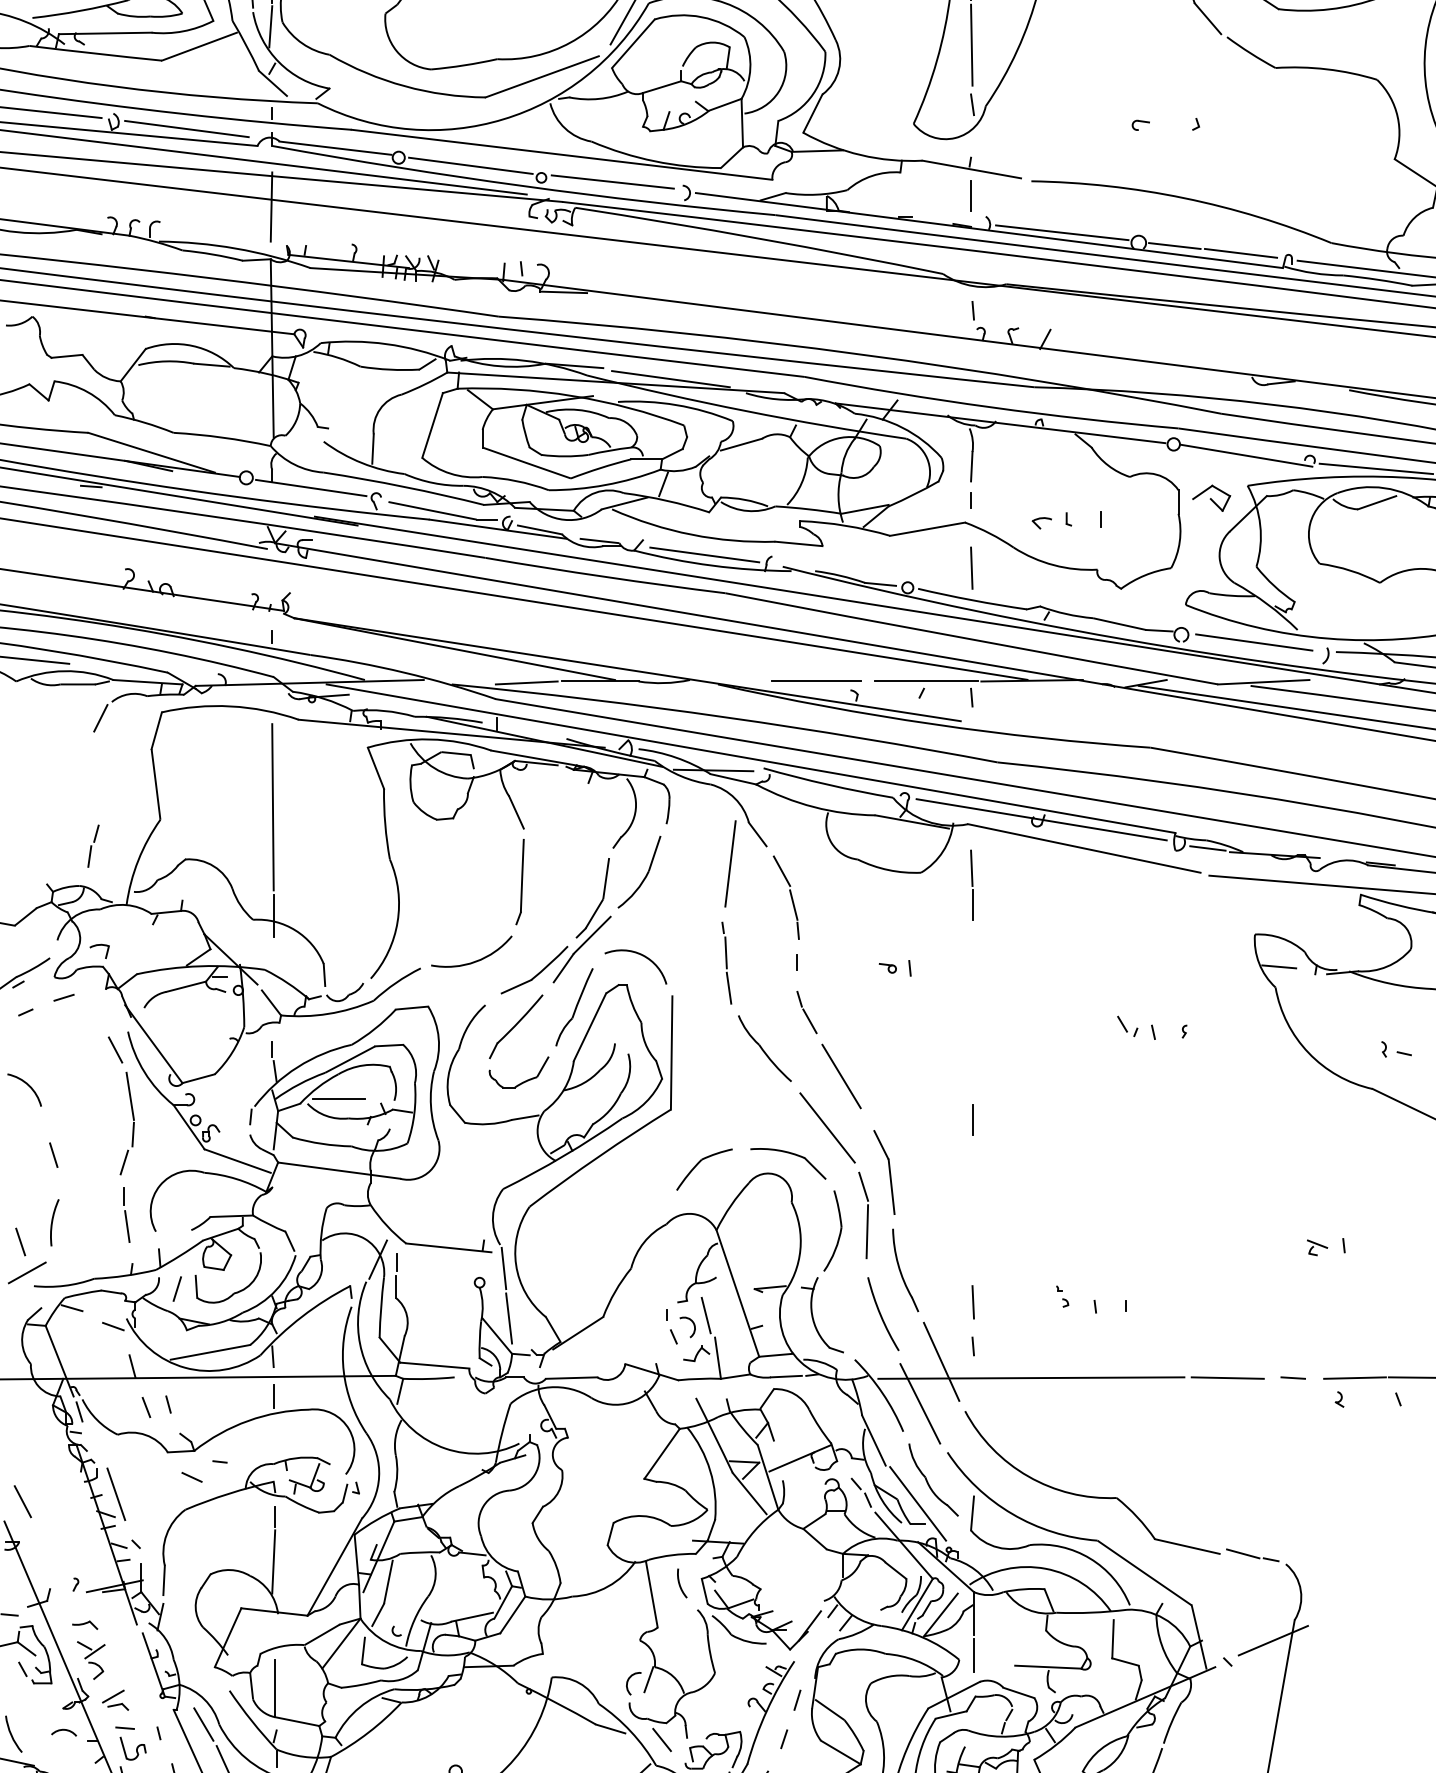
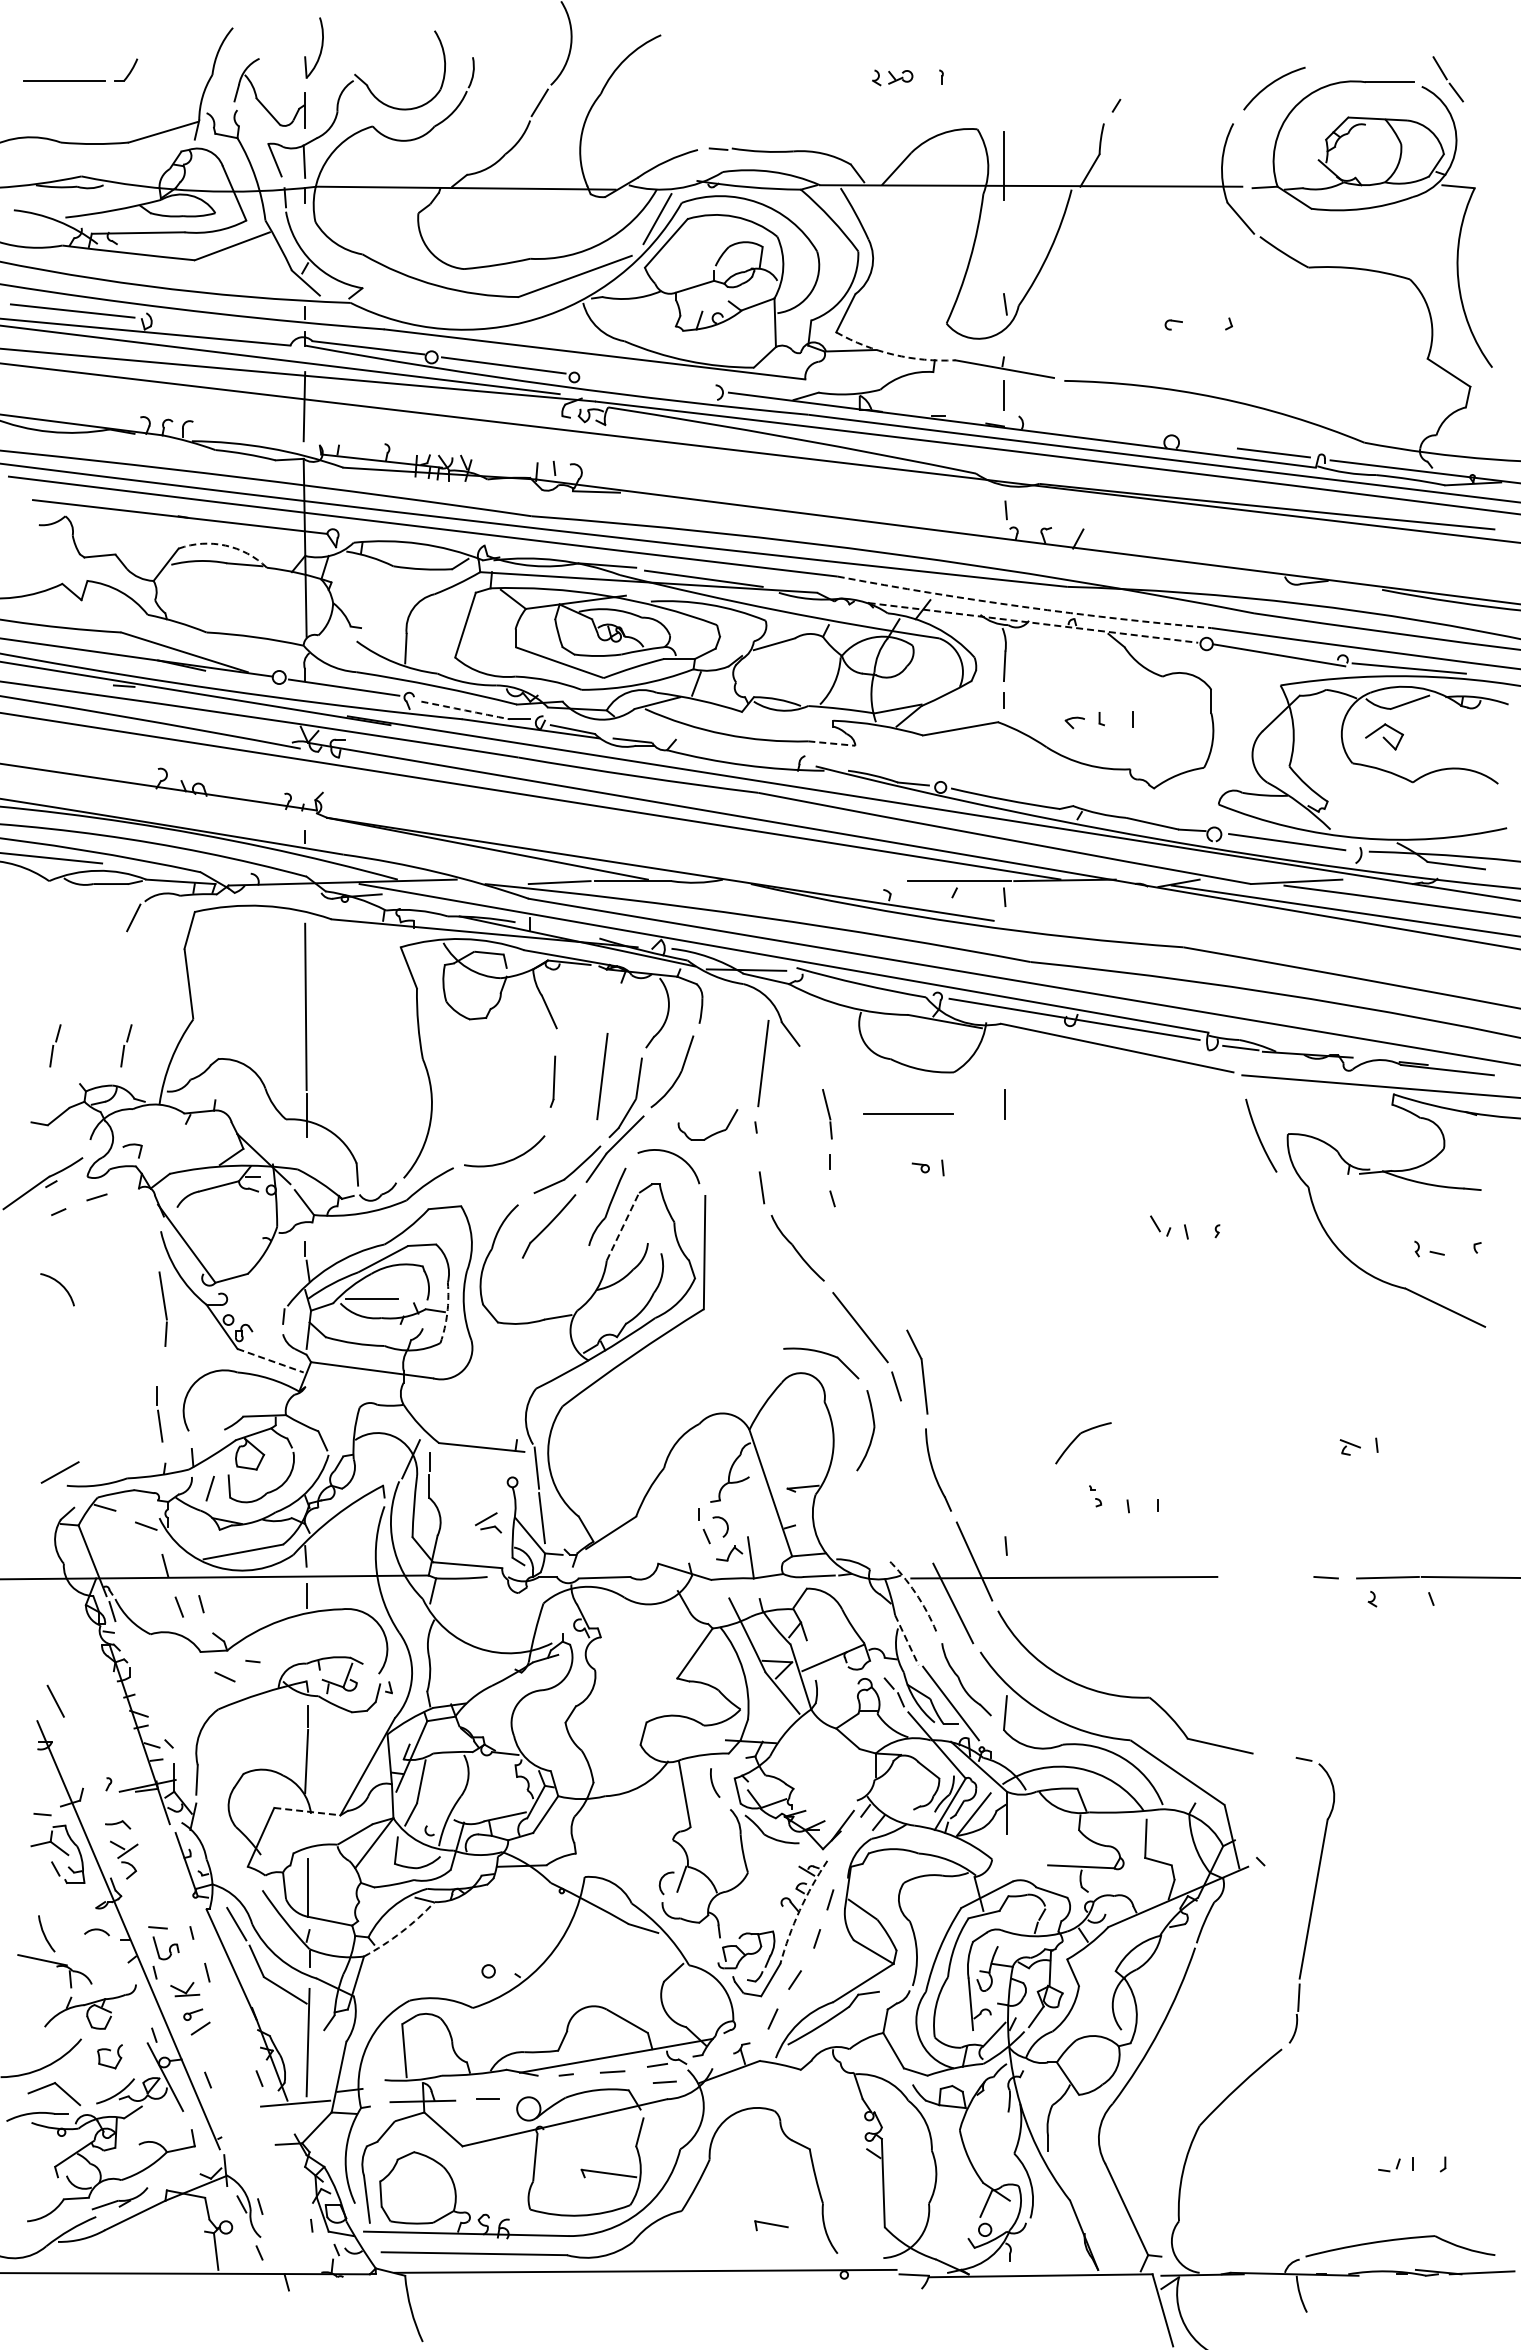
line: (270, 26) -> (303, 226), removed
line: (971, 44) -> (1004, 244), removed
line: (186, 128) -> (219, 328), removed
arc: (860, 154) -> (893, 354), solid -> dashed
line: (612, 181) -> (645, 381), removed
line: (1061, 232) -> (1094, 432), removed
line: (1174, 245) -> (1207, 445), removed
arc: (192, 345) -> (225, 545), solid -> dashed
arc: (990, 406) -> (1023, 606), solid -> dashed
line: (1000, 422) -> (1033, 622), solid -> dashed
part: (1211, 497) -> (1384, 736), moved
arc: (432, 510) -> (465, 710), solid -> dashed
line: (798, 543) -> (831, 743), solid -> dashed
line: (704, 554) -> (737, 754), removed
line: (971, 567) -> (1004, 767), removed
line: (816, 680) -> (908, 1113), moved
part: (22, 845) -> (55, 1045), added
line: (971, 867) -> (1004, 1067), removed
line: (781, 870) -> (814, 1070), removed
line: (569, 876) -> (602, 1076), added
part: (519, 881) -> (552, 1081), size x0.6
line: (725, 952) -> (758, 1152), removed
line: (1279, 966) -> (1312, 1166), removed
line: (809, 1020) -> (842, 1220), removed
line: (589, 1026) -> (622, 1226), solid -> dashed
line: (115, 1049) -> (148, 1249), removed
line: (841, 1075) -> (874, 1275), removed
part: (522, 1081) -> (711, 1134), moved
arc: (414, 1113) -> (447, 1313), solid -> dashed
line: (972, 1119) -> (1005, 1319), removed
line: (53, 1154) -> (86, 1354), removed
line: (238, 1160) -> (271, 1360), solid -> dashed
line: (123, 1161) -> (156, 1361), removed
part: (698, 1164) -> (1077, 1438), moved
arc: (53, 1220) -> (86, 1420), removed
line: (866, 1230) -> (899, 1430), removed
line: (20, 1241) -> (53, 1441), removed
line: (972, 1301) -> (1005, 1501), removed
arc: (881, 1313) -> (1259, 1135), moved
line: (705, 1314) -> (738, 1514), removed
part: (813, 1315) -> (846, 1515), removed
line: (1227, 1377) -> (1260, 1577), removed
arc: (882, 1392) -> (915, 1592), solid -> dashed
line: (873, 1440) -> (906, 1640), solid -> dashed
line: (116, 1493) -> (149, 1693), removed
line: (1242, 1553) -> (1275, 1753), removed
line: (274, 1611) -> (307, 1811), solid -> dashed
line: (1272, 1640) -> (1305, 1840), removed
line: (973, 1654) -> (1006, 1854), removed
part: (115, 1699) -> (488, 1522), moved
arc: (766, 1710) -> (799, 1910), solid -> dashed
arc: (368, 1732) -> (401, 1932), solid -> dashed
line: (661, 1739) -> (694, 1939), removed

